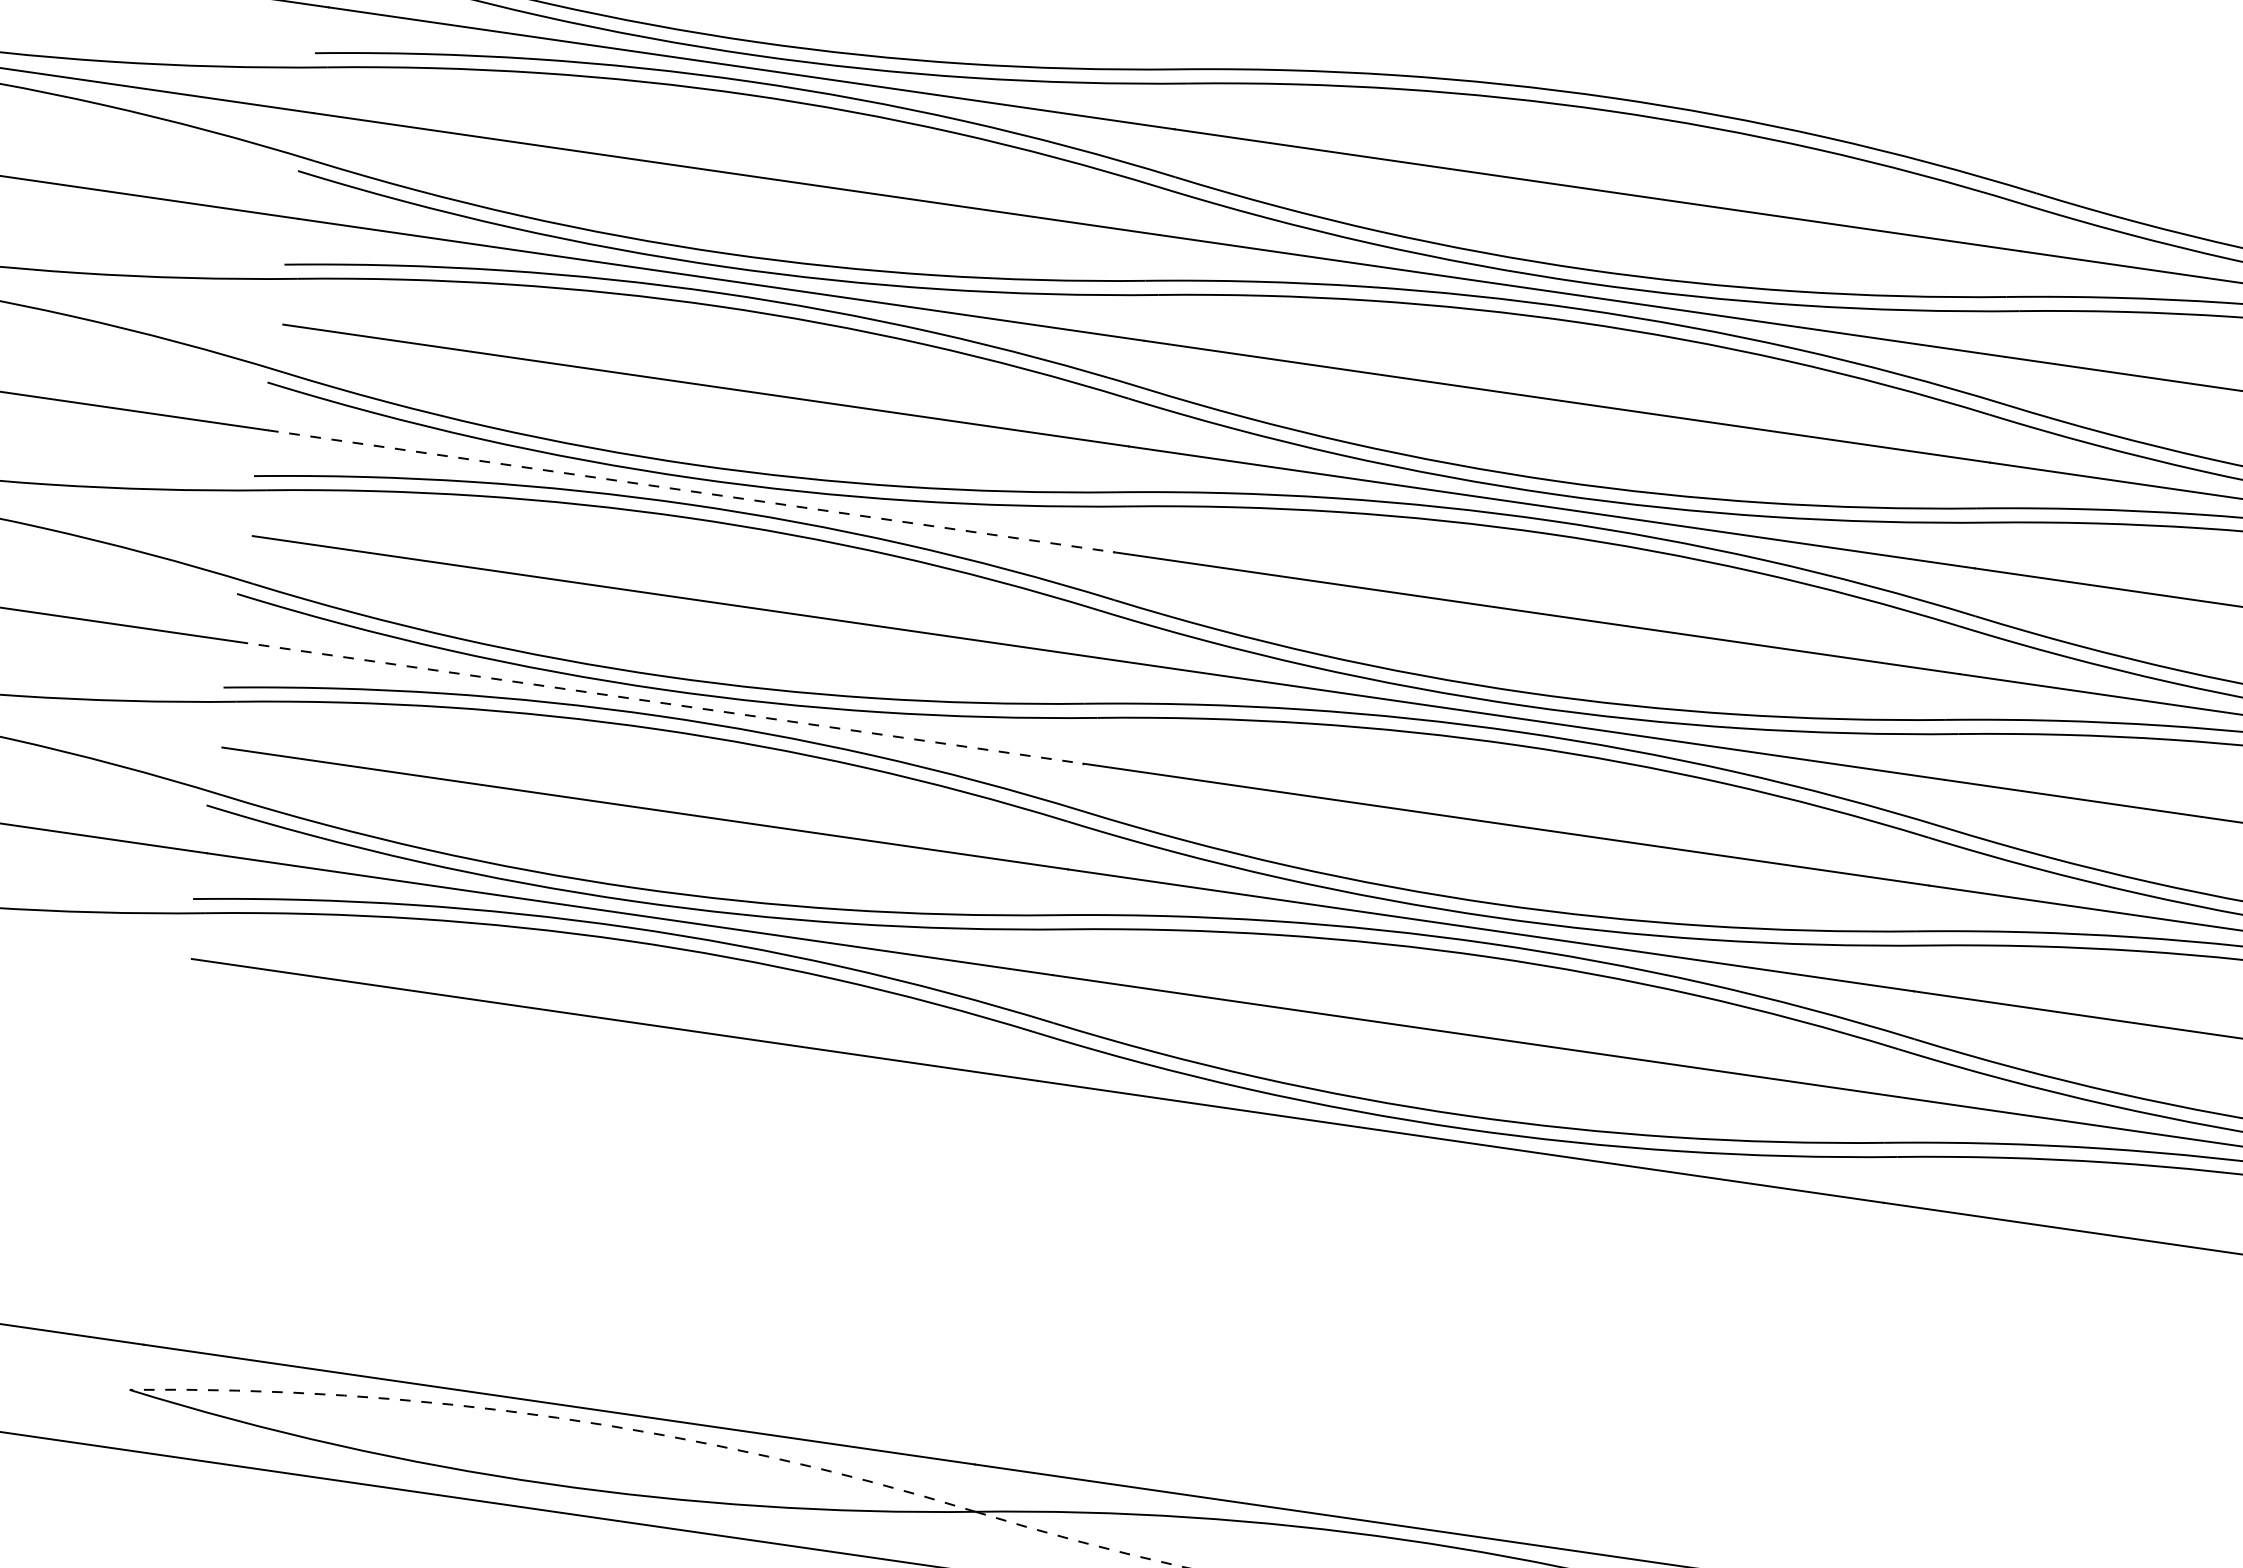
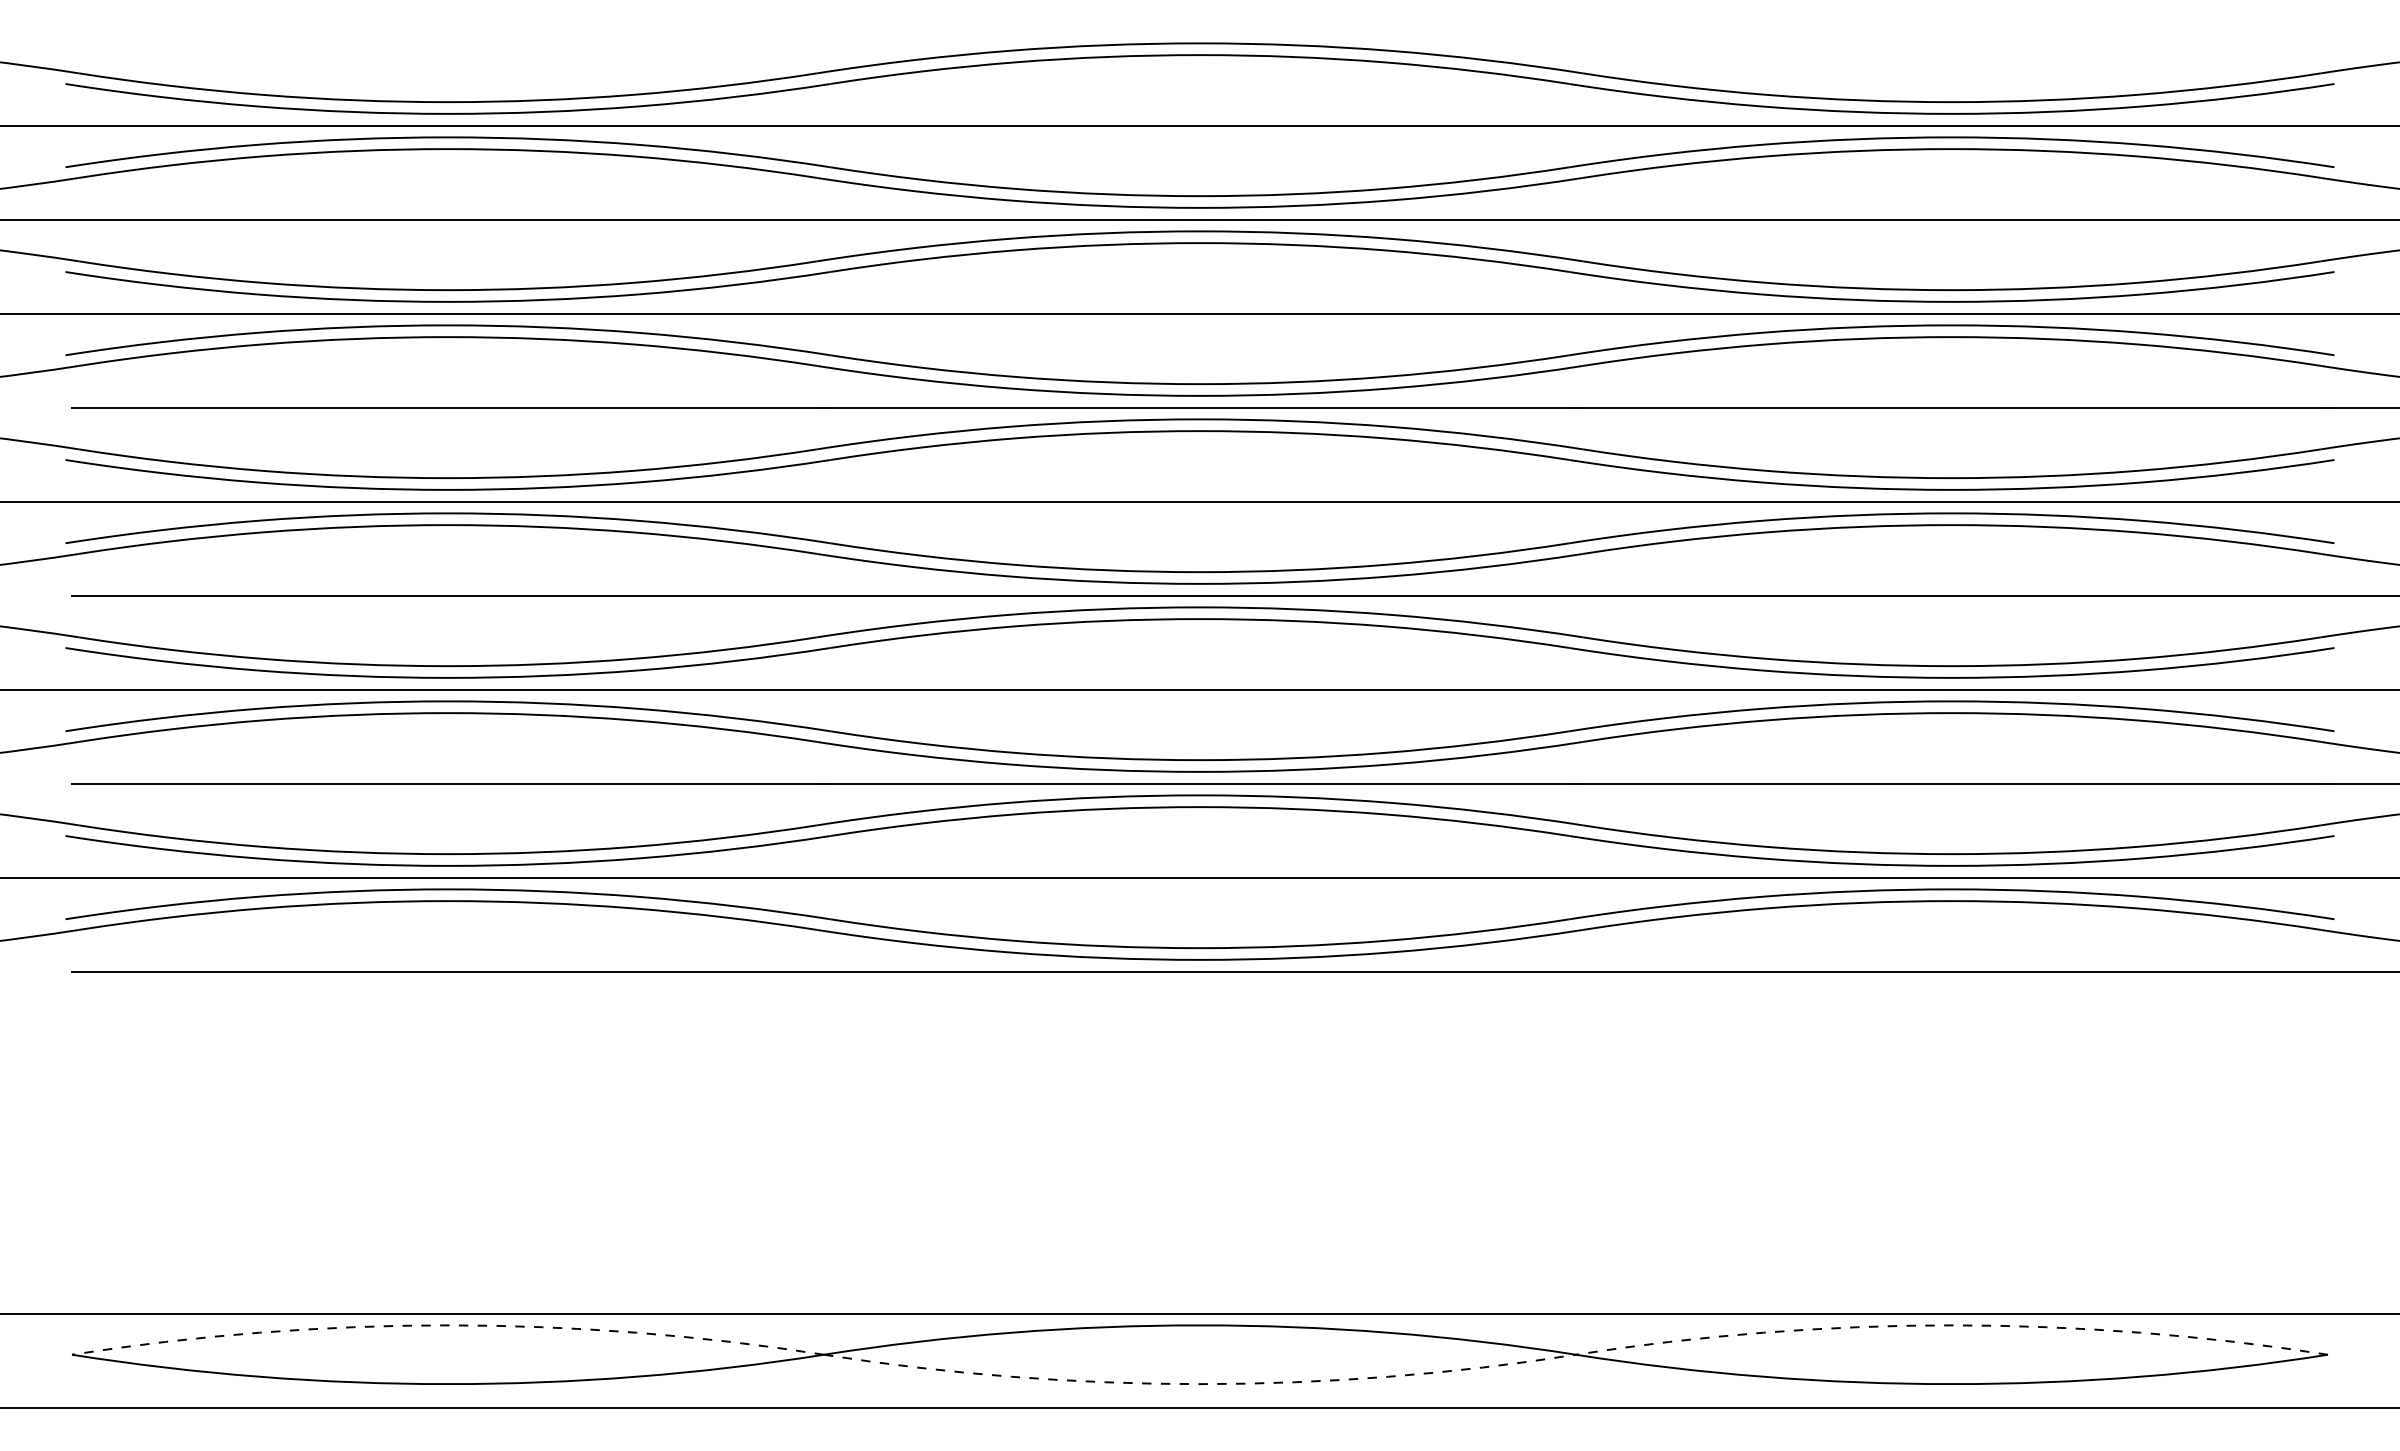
line: (690, 491) -> (447, 501), dashed -> solid
line: (659, 702) -> (447, 689), dashed -> solid

